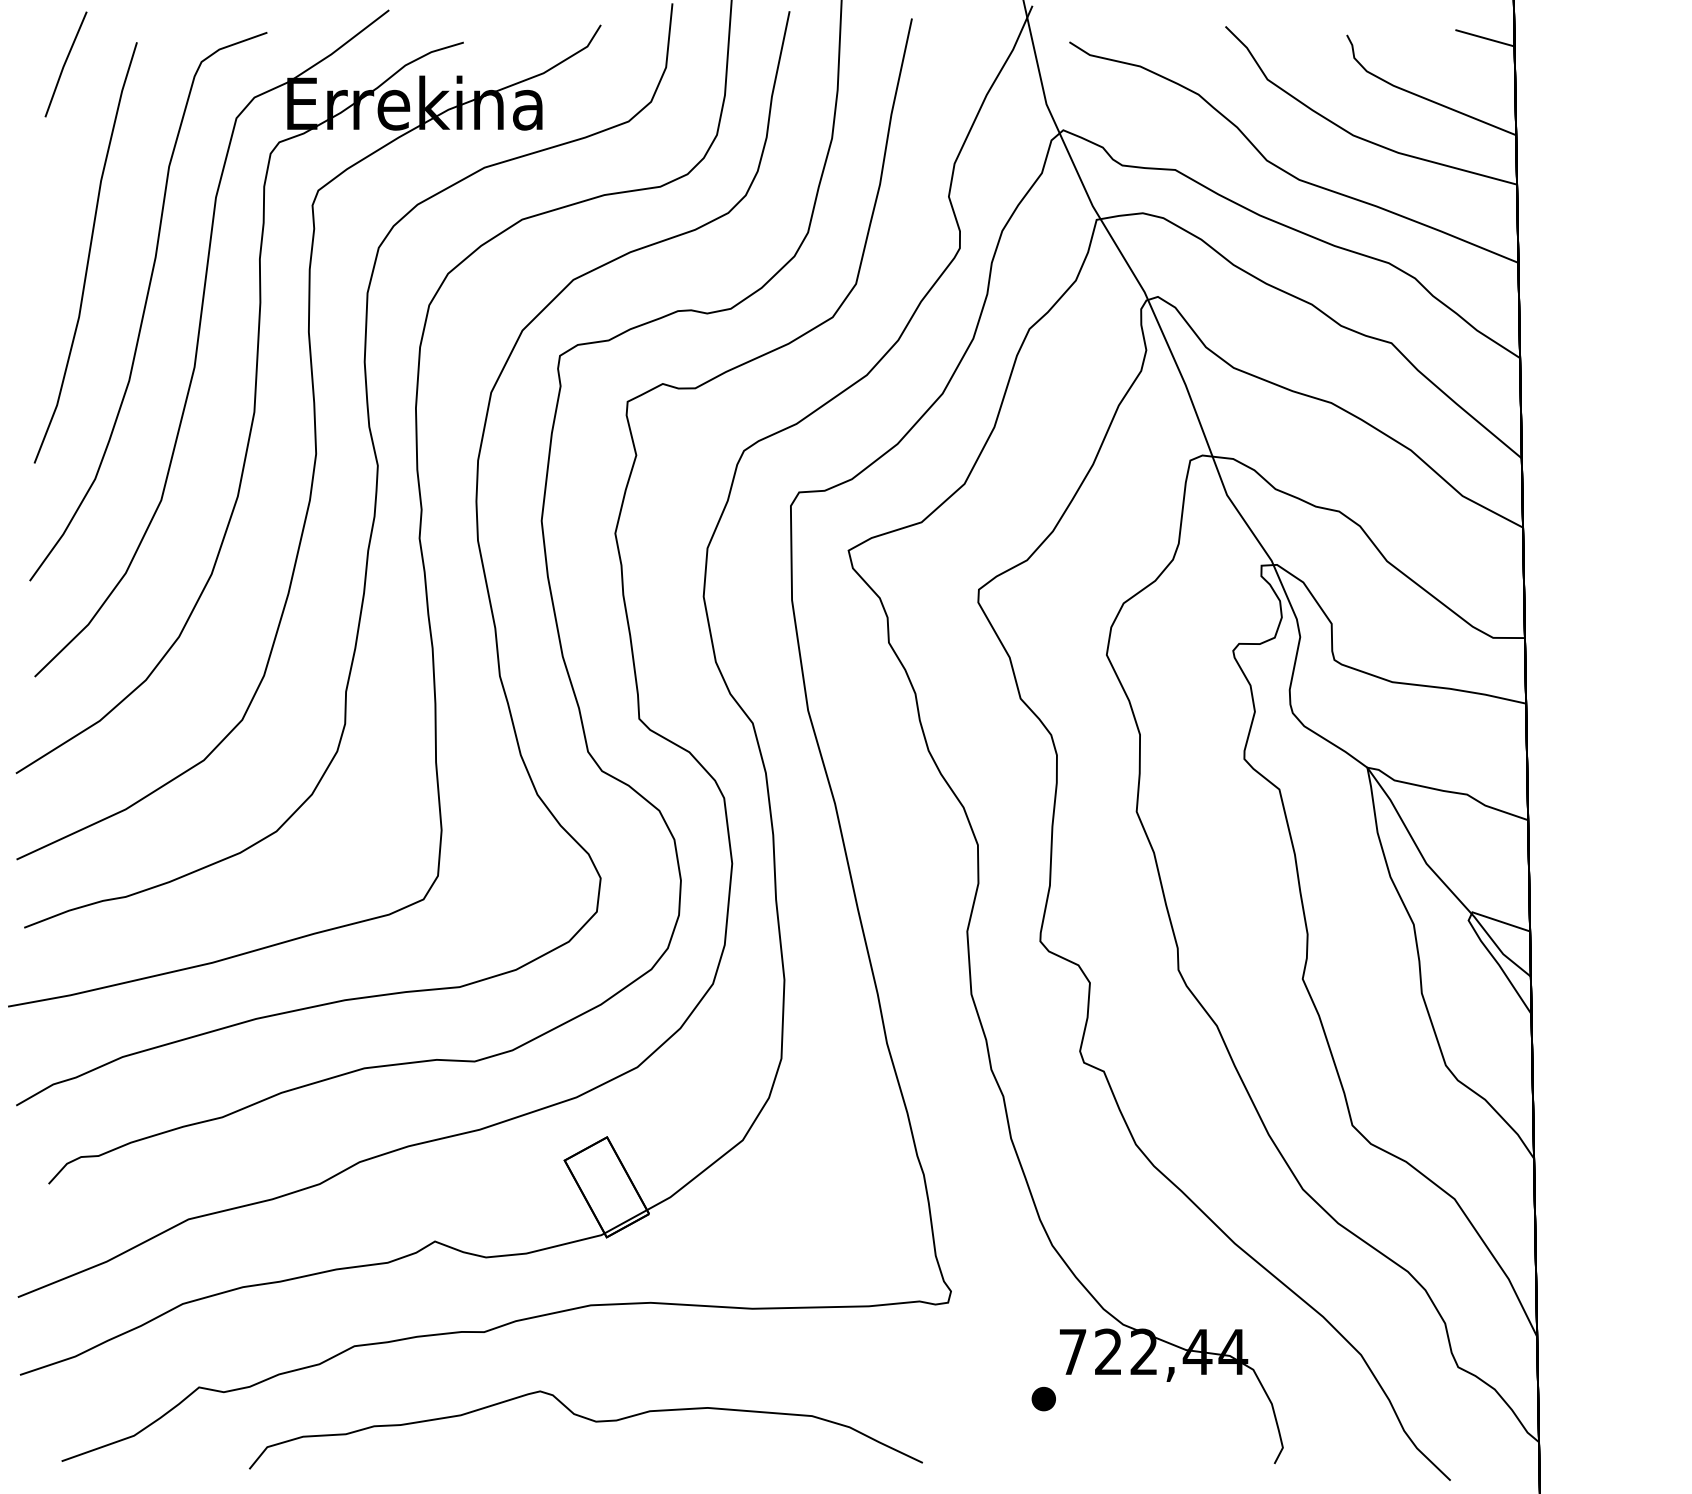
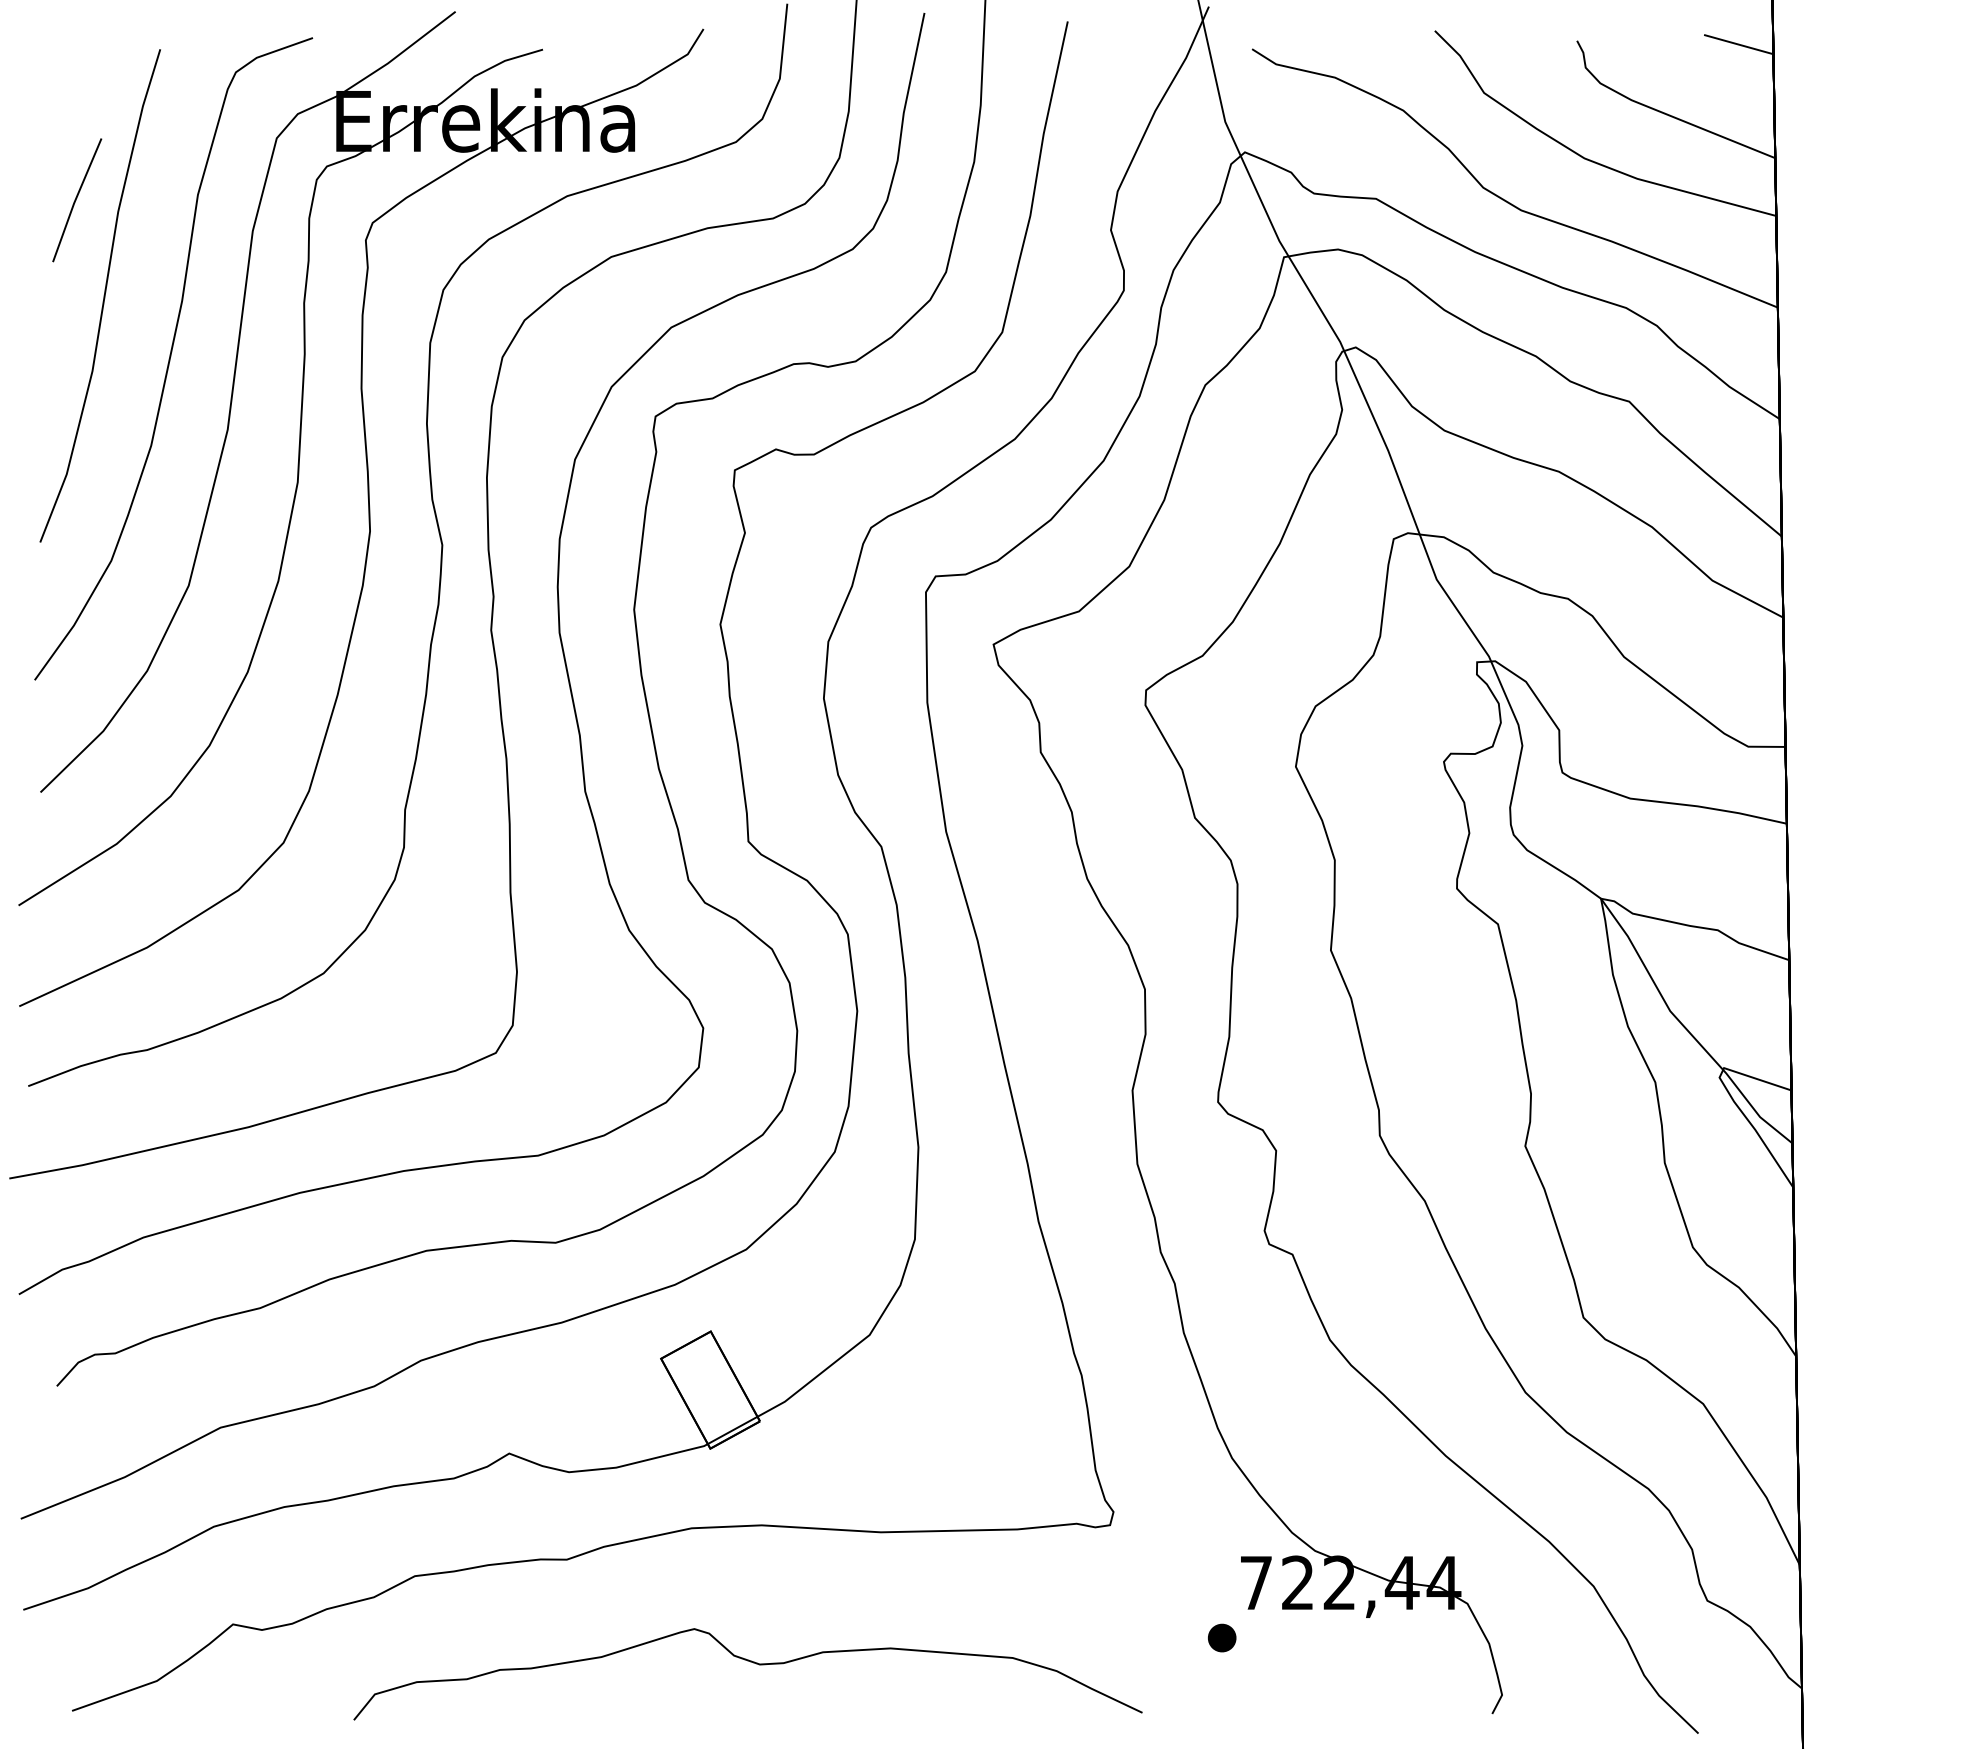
part: (66, 64) -> (77, 200), moved
curve: (588, 1419) -> (750, 1662), moved

